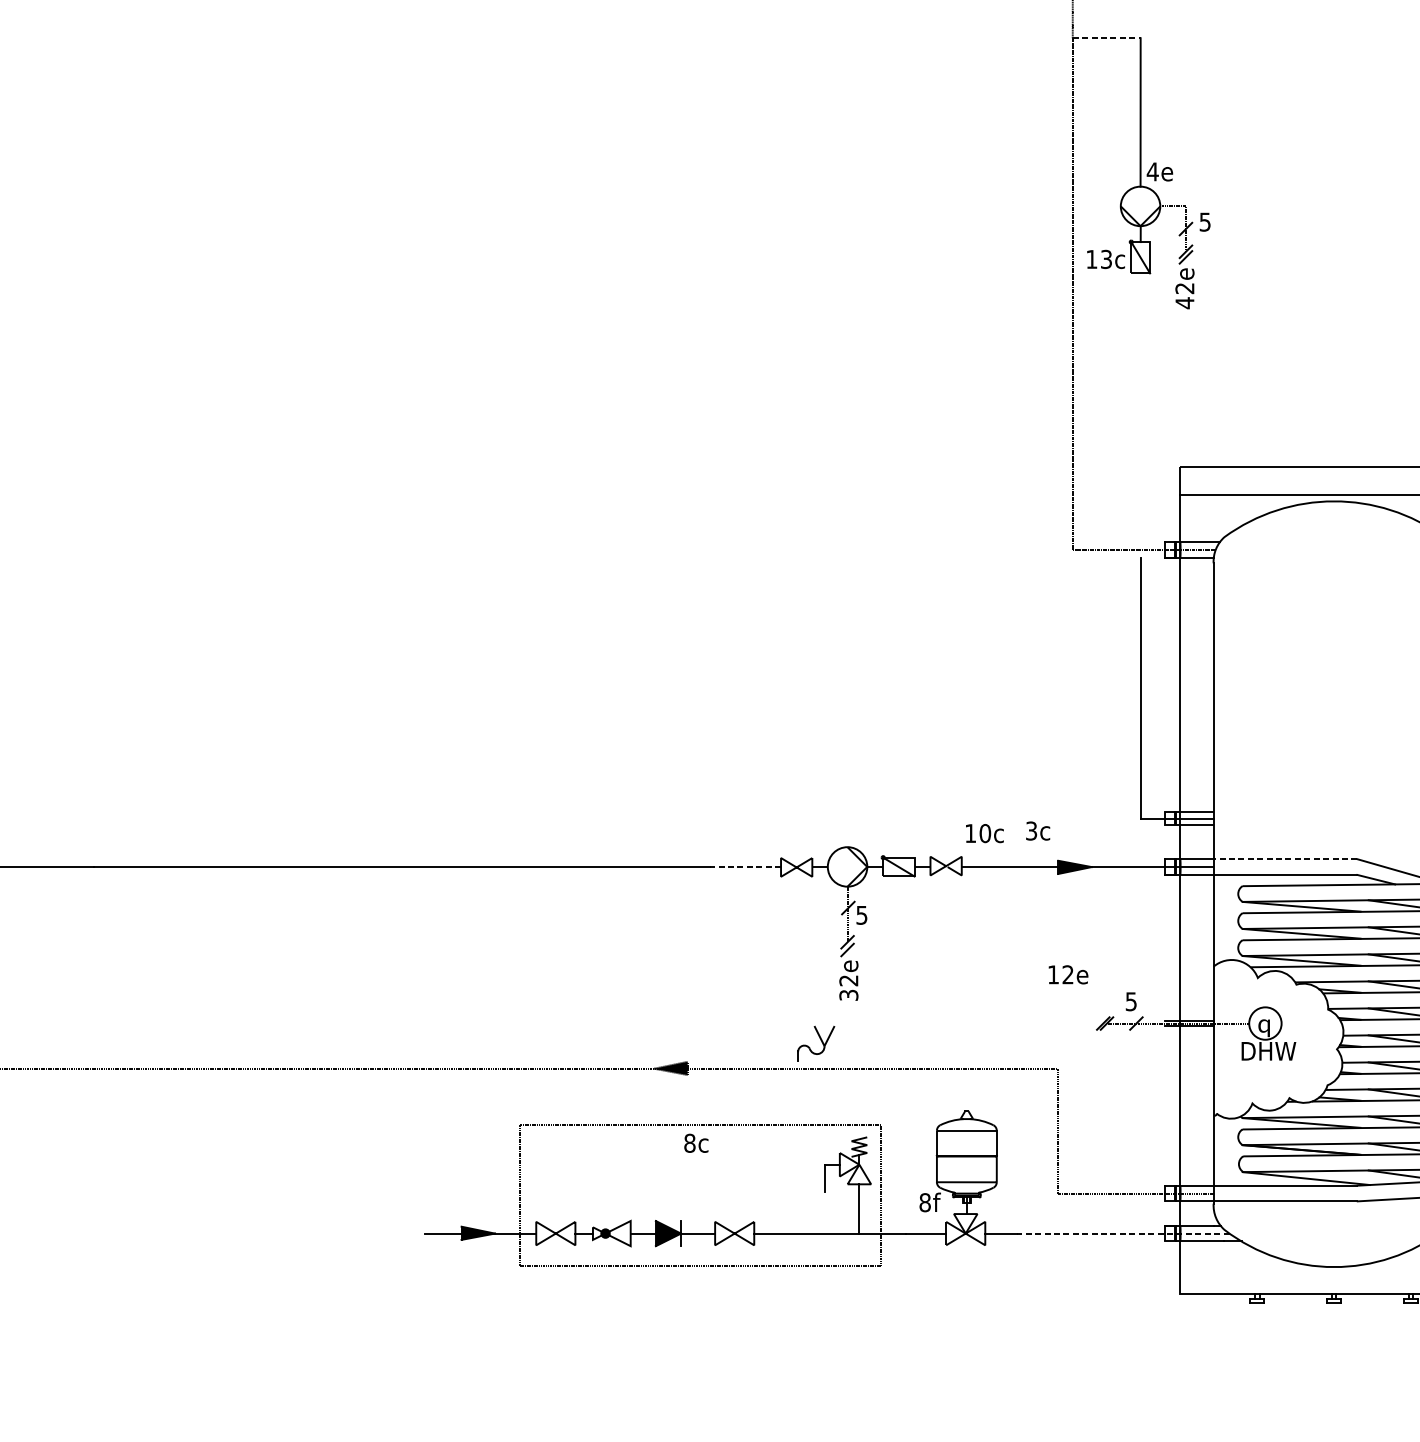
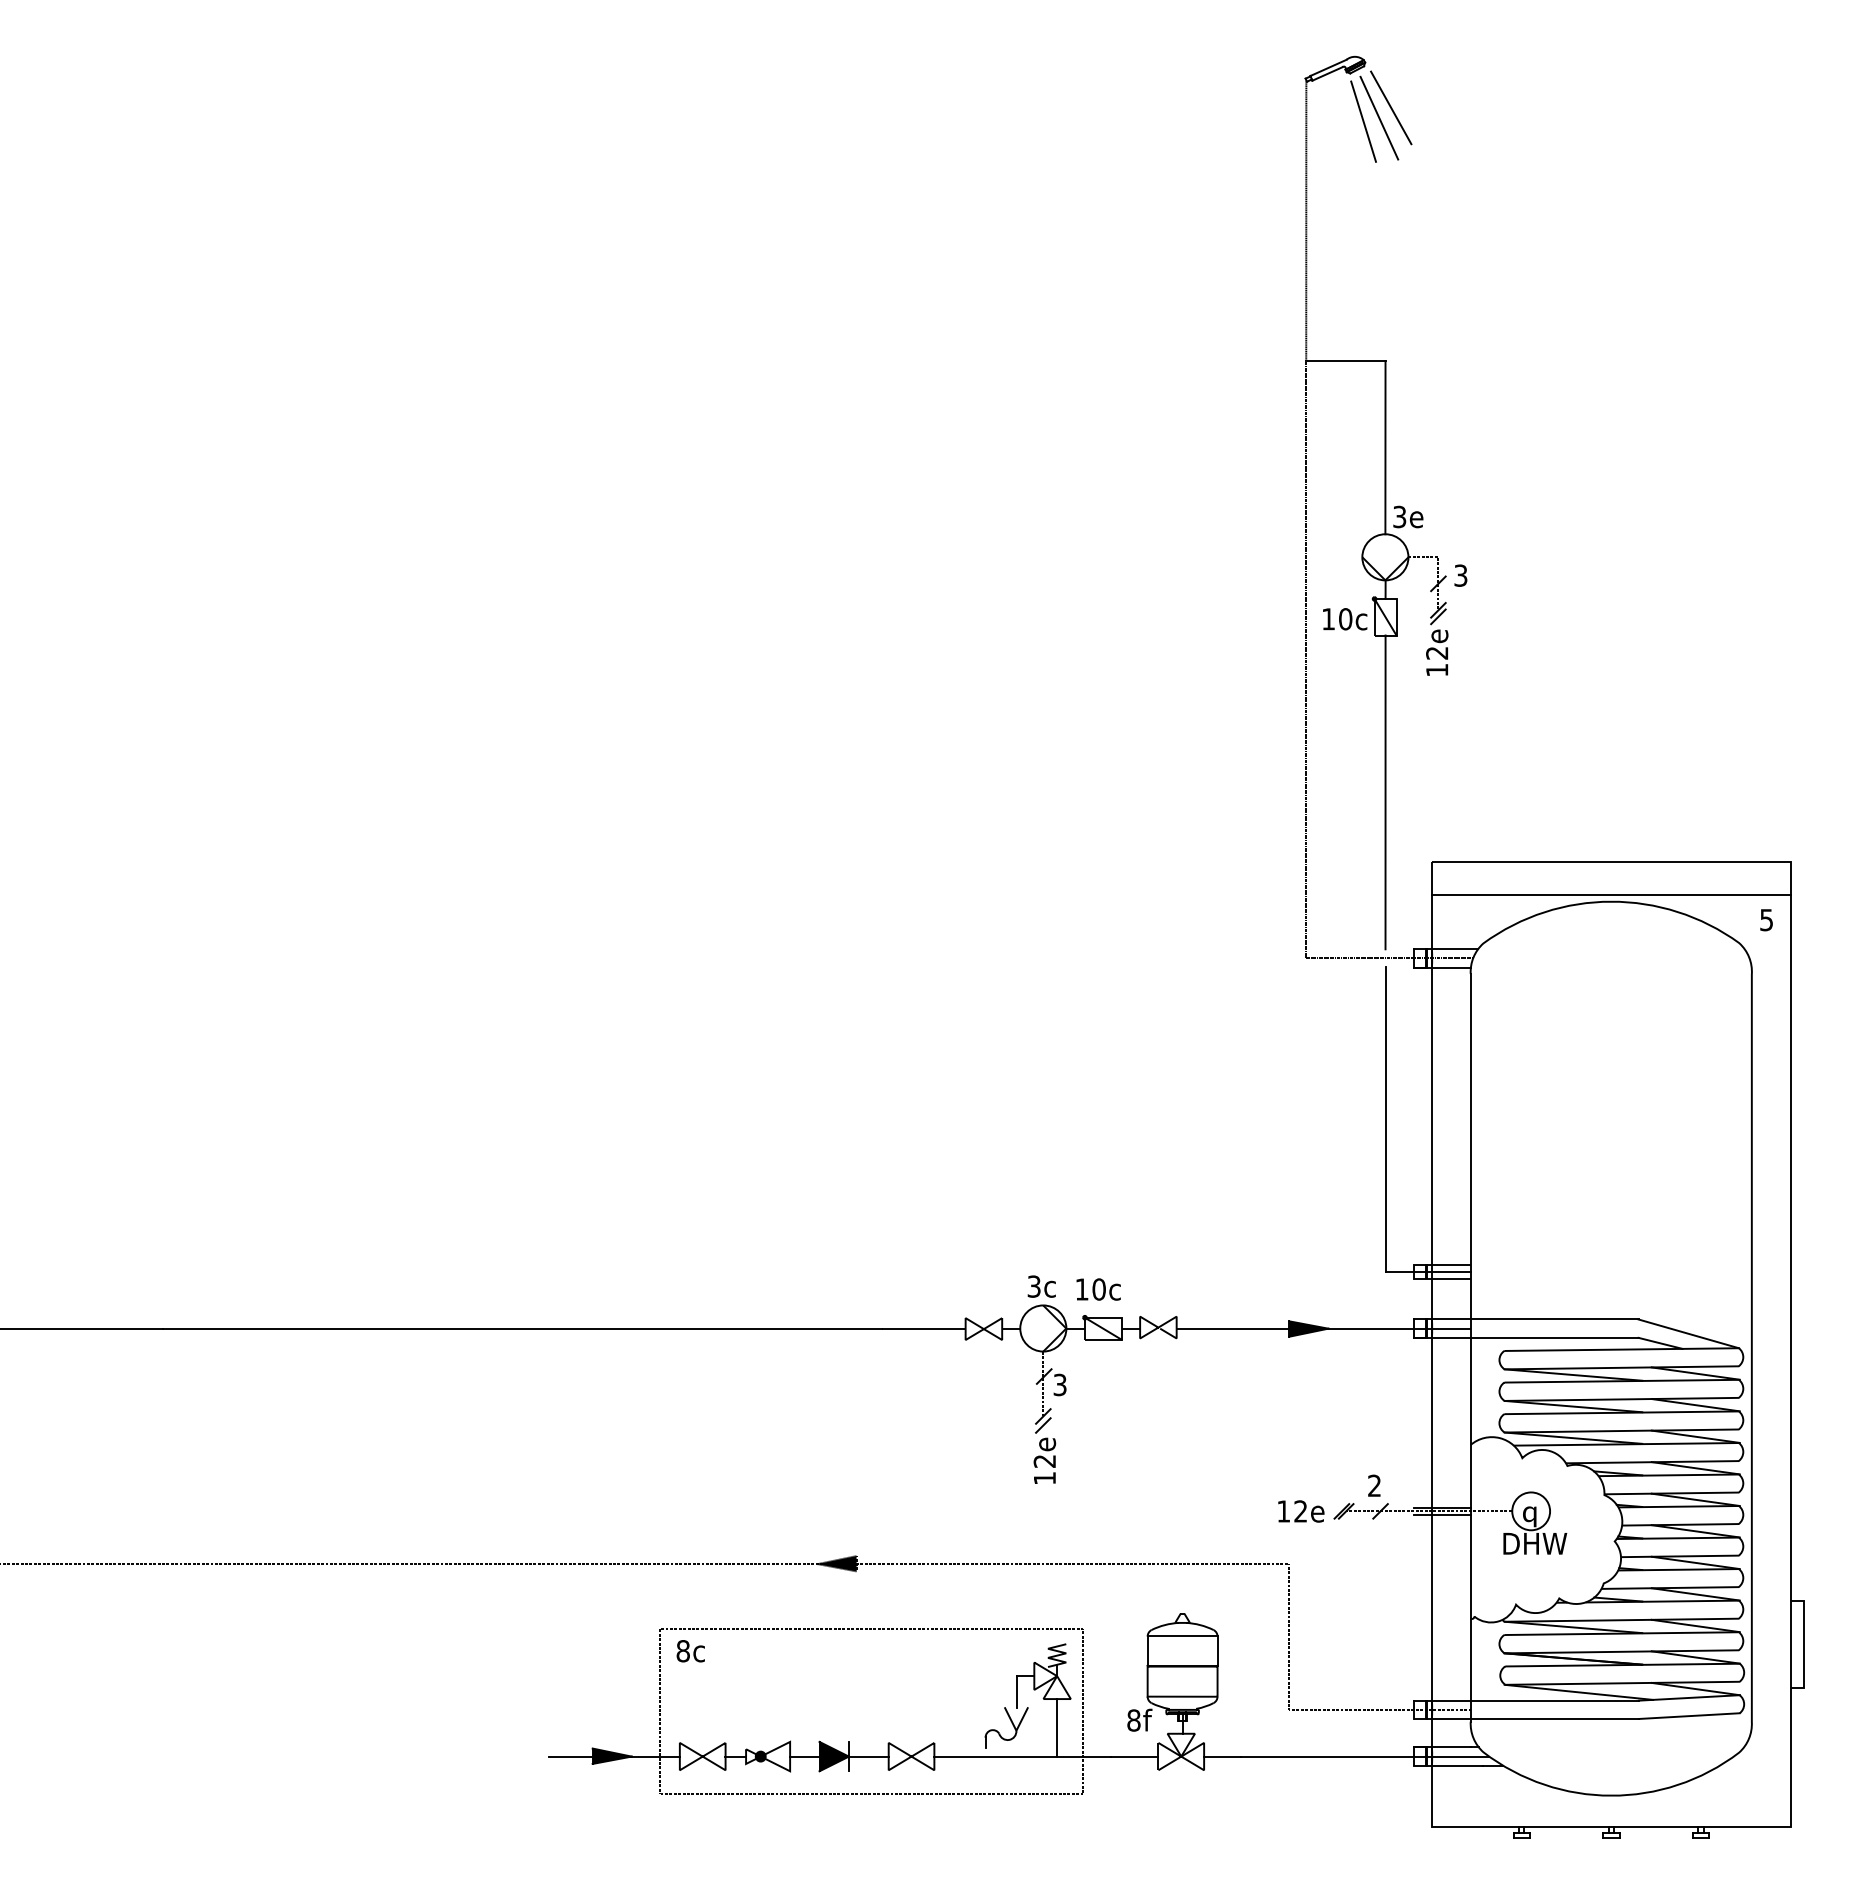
line: (1106, 37) -> (1345, 360), dashed -> solid
text: (1152, 171) -> (1399, 516), 4e -> 3e
text: (1205, 221) -> (1461, 575), 5 -> 3
text: (1106, 259) -> (1345, 619), 13c -> 10c
text: (1185, 303) -> (1437, 670), 42e -> 12e
line: (1140, 407) -> (1385, 792), added
text: (1037, 830) -> (1041, 1286), moved
text: (984, 833) -> (1098, 1289), moved
line: (1285, 859) -> (1554, 1319), dashed -> solid
line: (744, 866) -> (923, 1328), dashed -> solid
text: (862, 914) -> (1060, 1384), 5 -> 3
text: (1068, 974) -> (1301, 1511), moved
text: (848, 995) -> (1044, 1478), 32e -> 12e
text: (1131, 1001) -> (1374, 1485), 5 -> 2
part: (821, 1041) -> (1012, 1725), moved
text: (696, 1143) -> (690, 1651), moved
line: (1122, 1233) -> (1364, 1756), dashed -> solid

